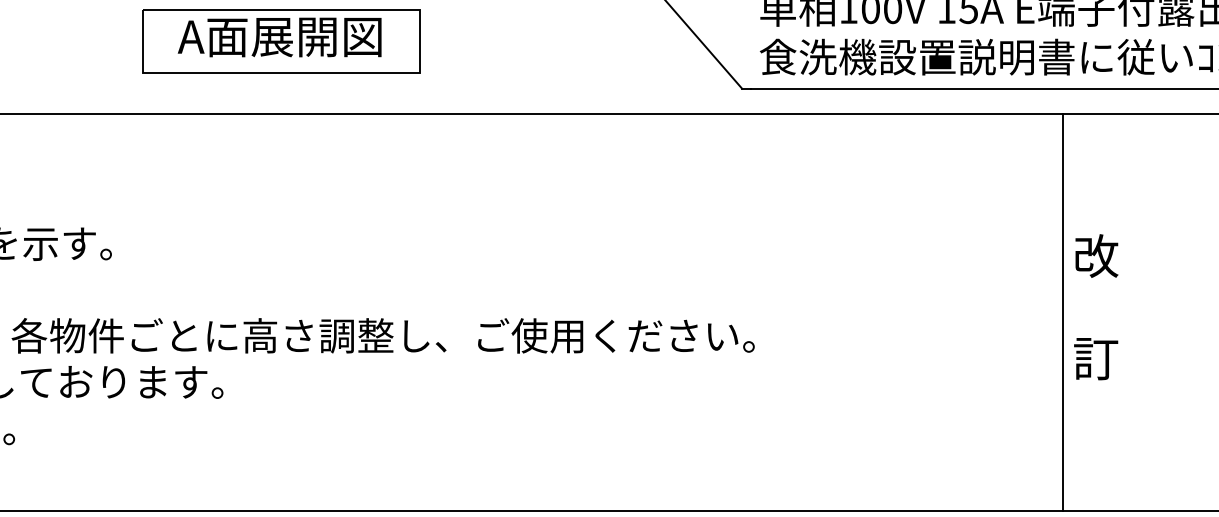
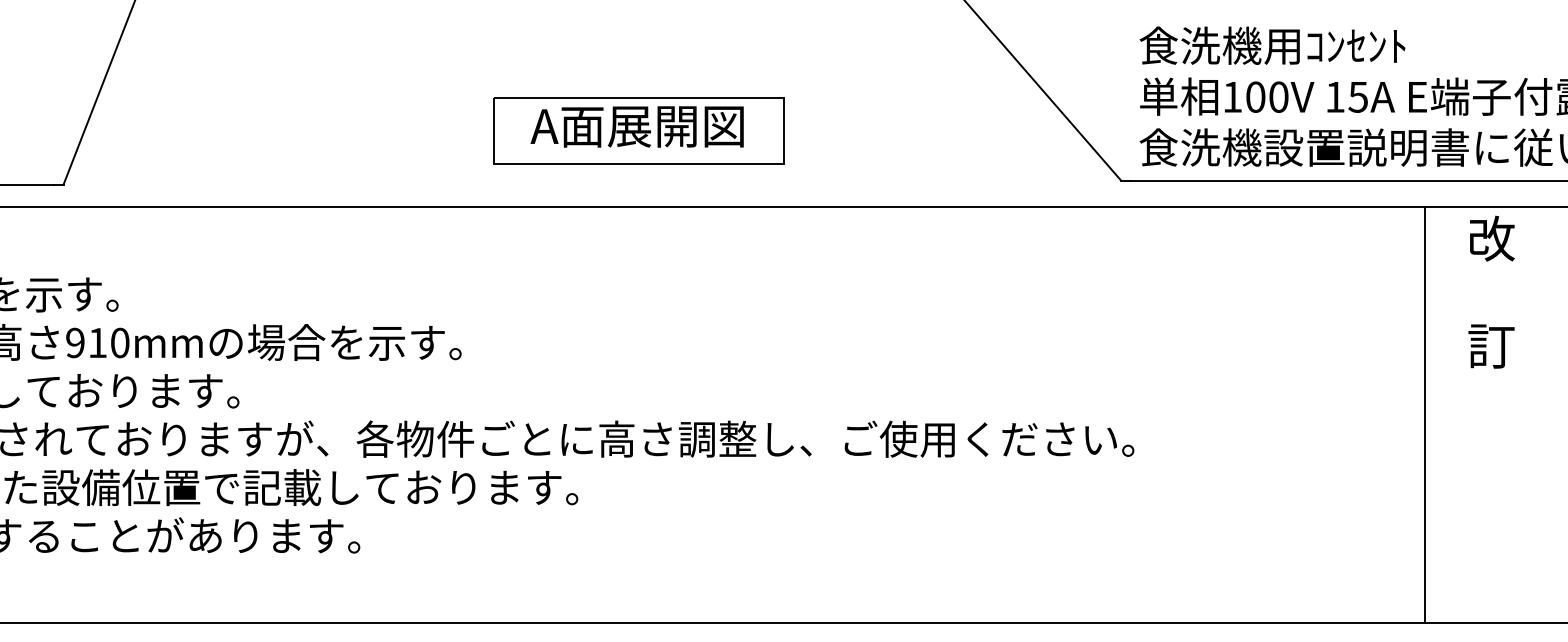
text: (1096, 306) -> (1491, 291), moved
line: (1062, 312) -> (1425, 414), moved

